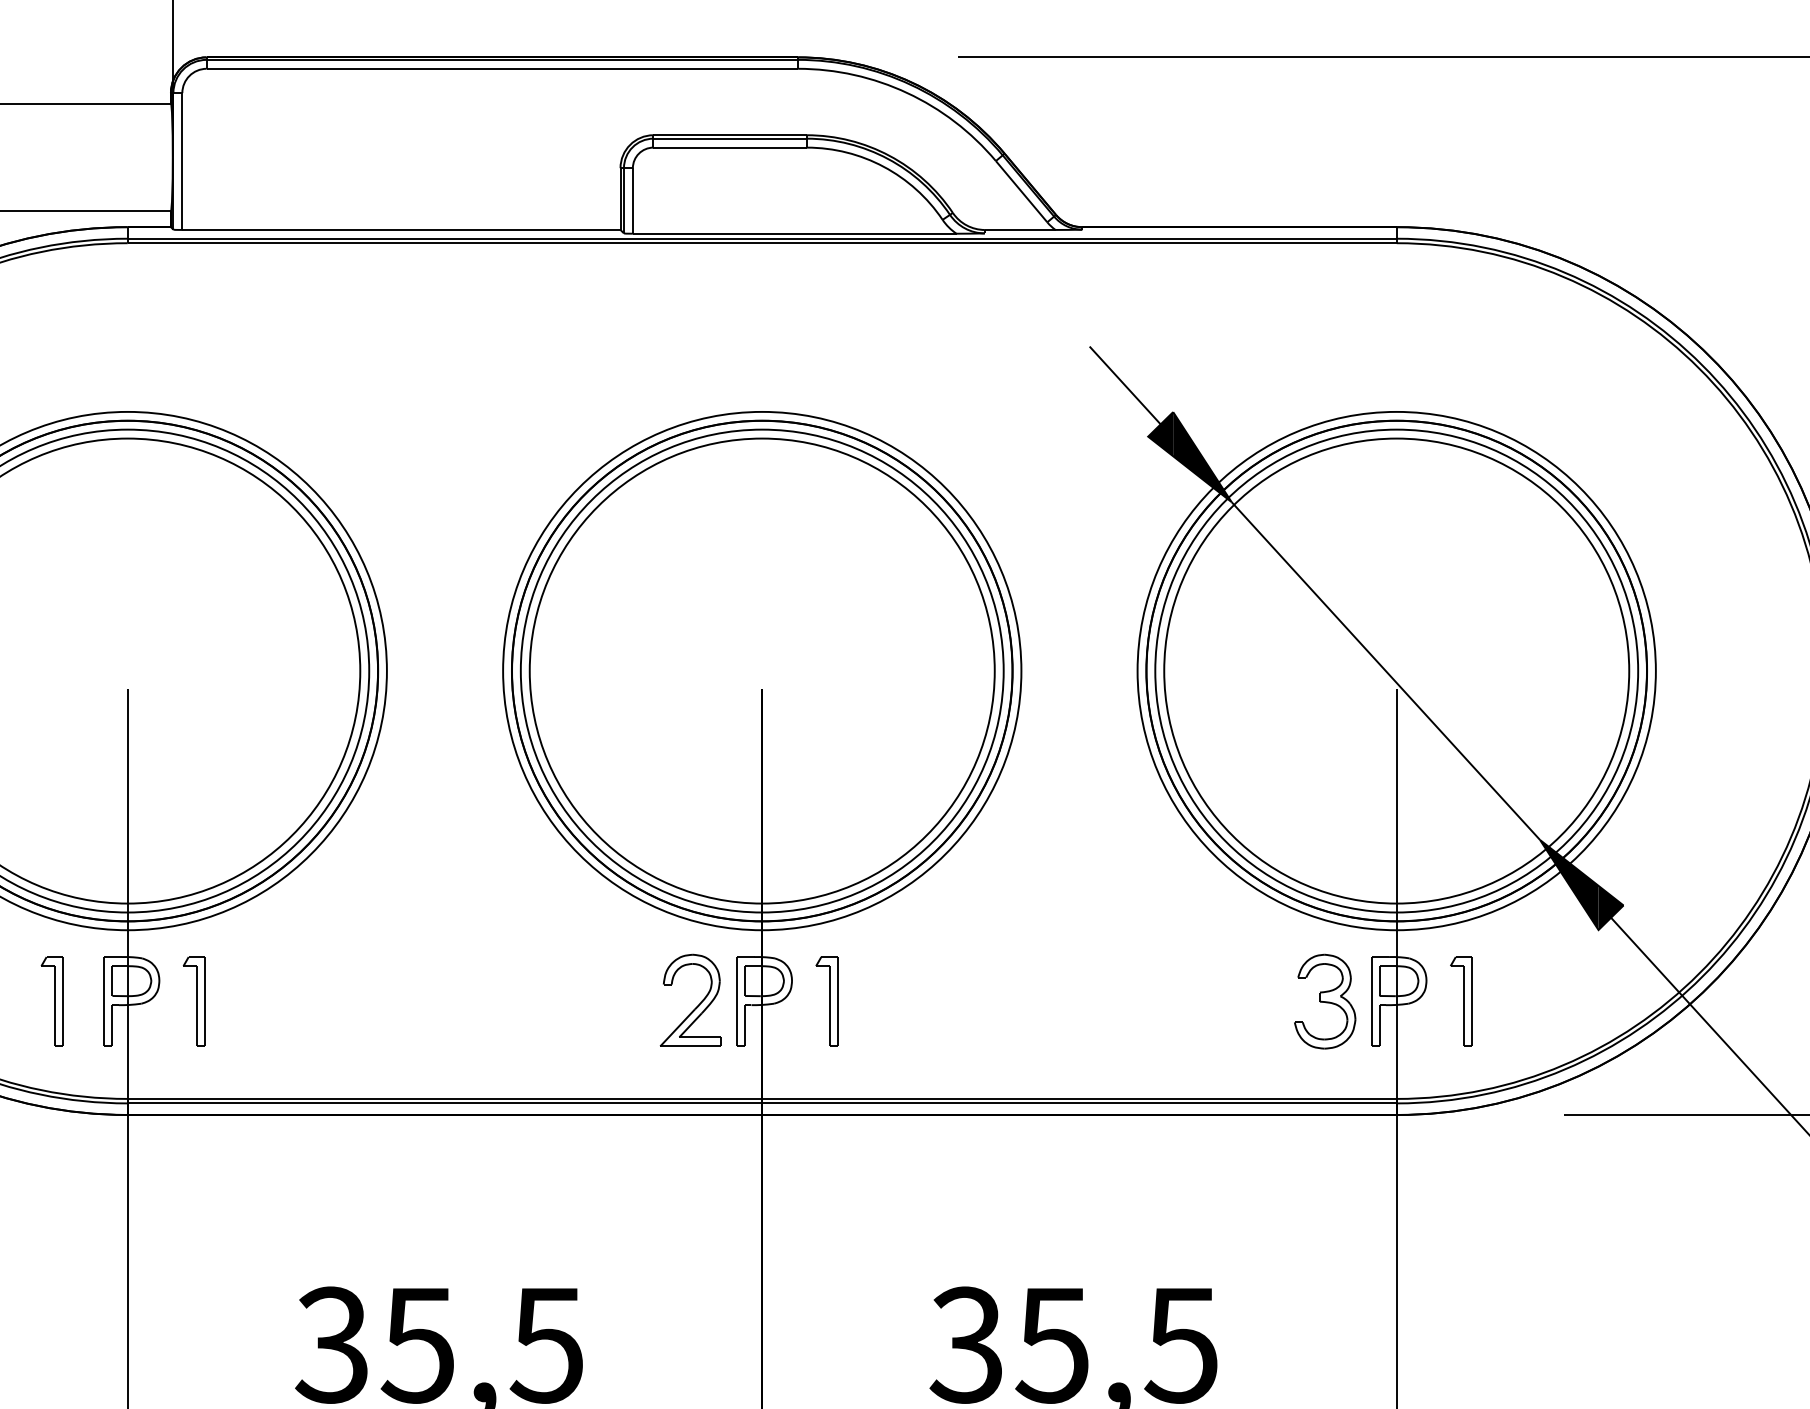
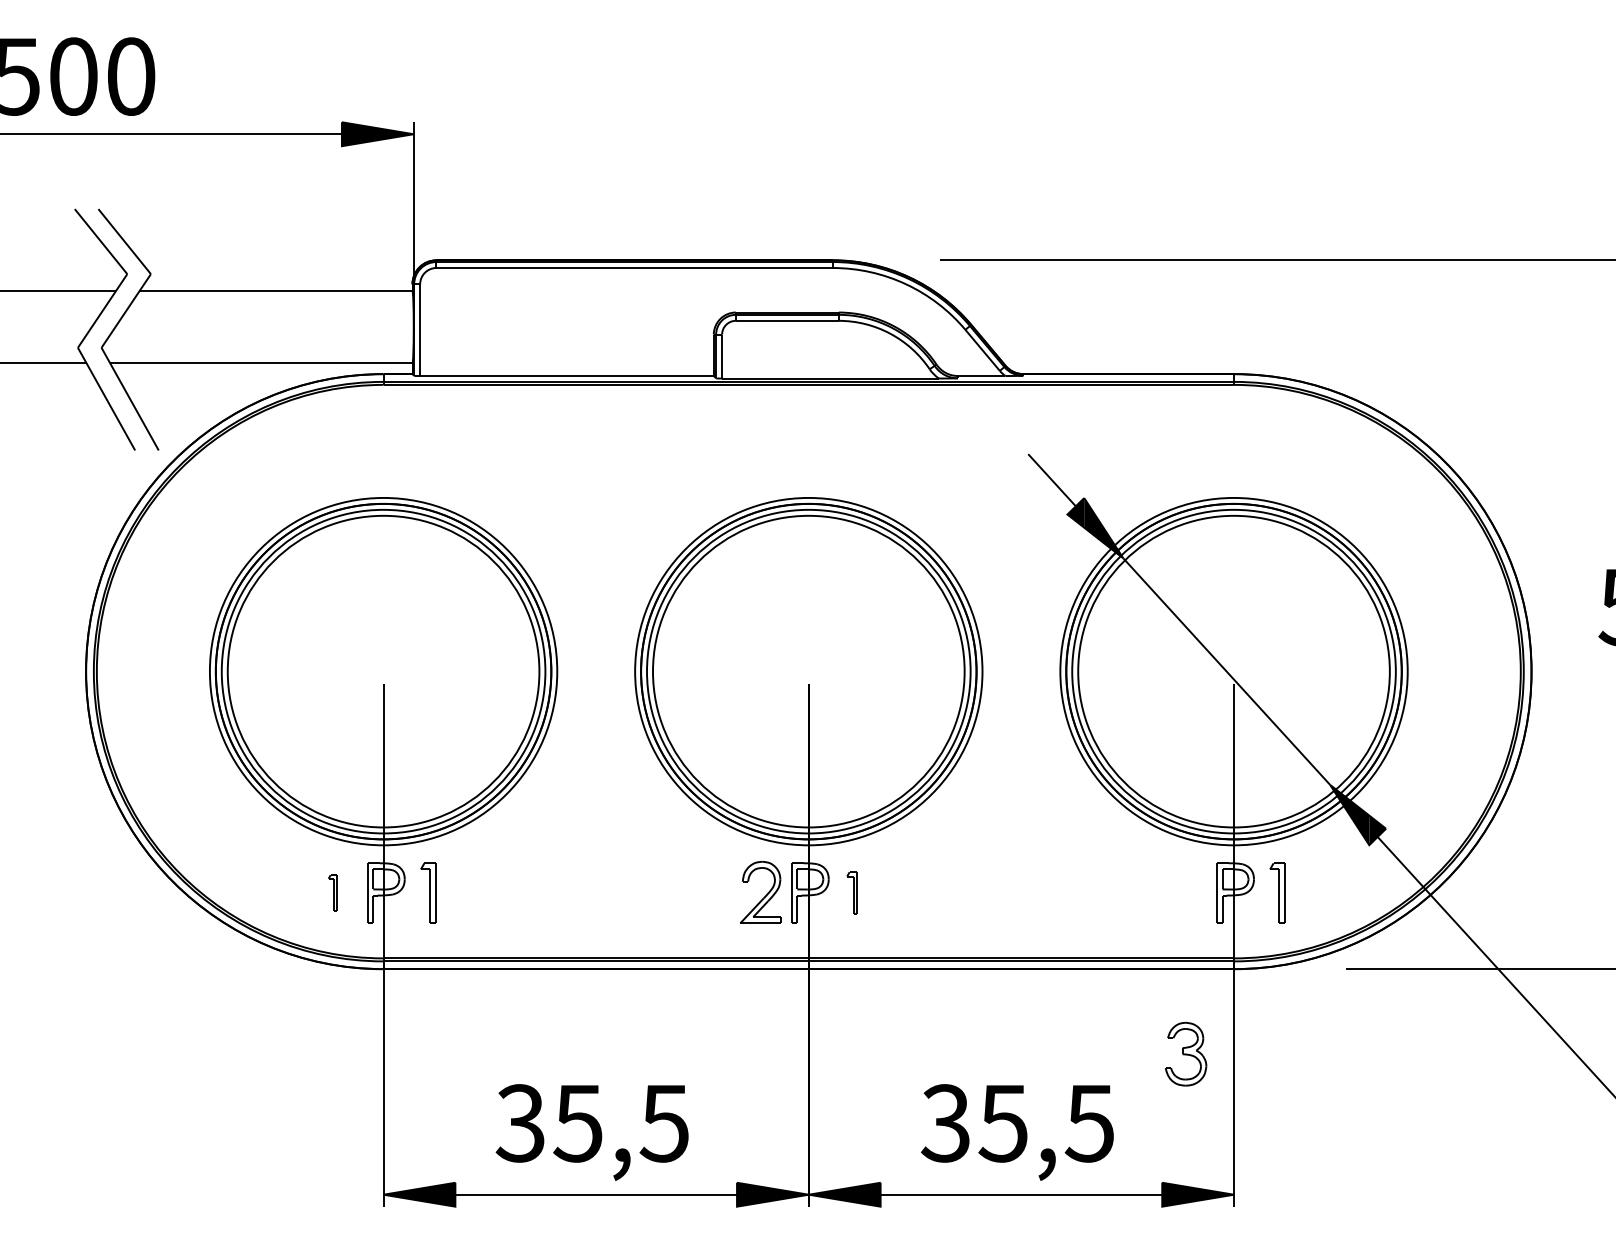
part: (51, 1000) -> (332, 892), size x0.6
part: (827, 1000) -> (852, 892), size x0.7
part: (1325, 1000) -> (1186, 1053), moved

